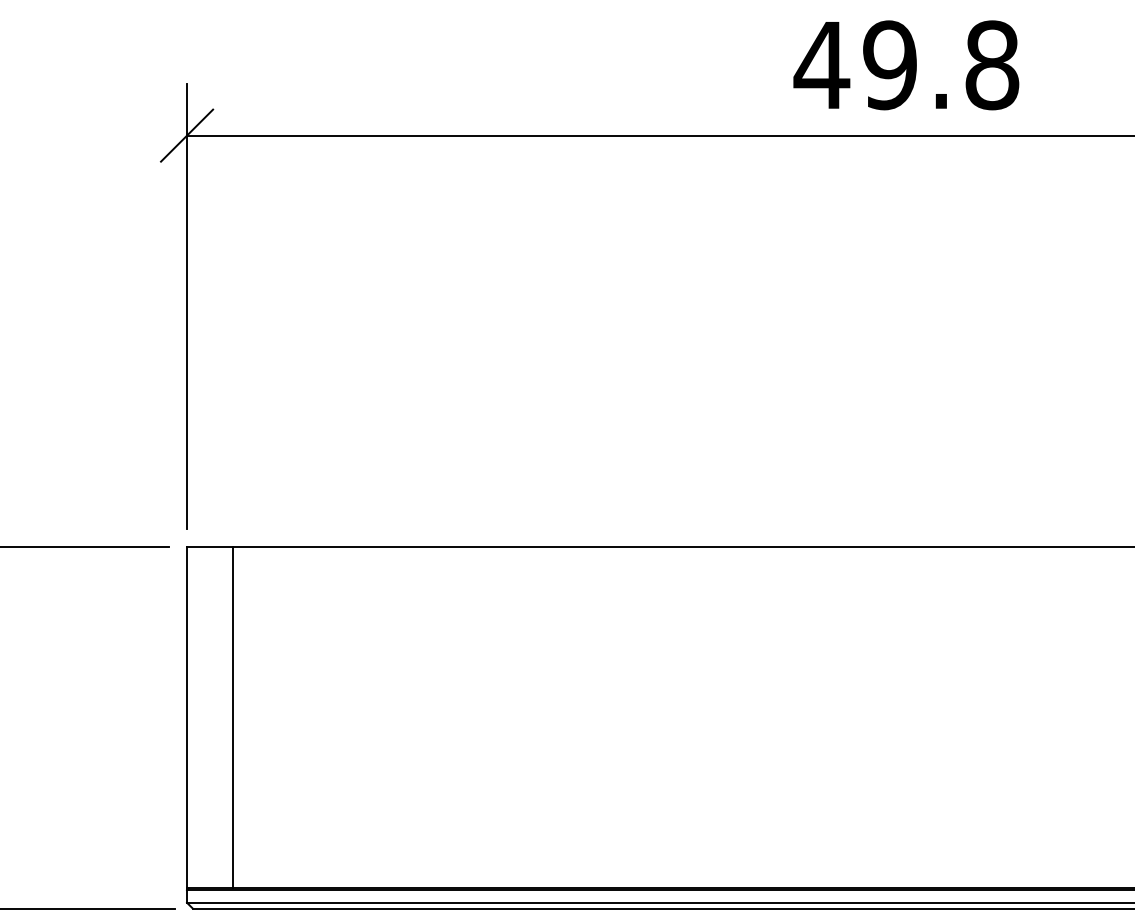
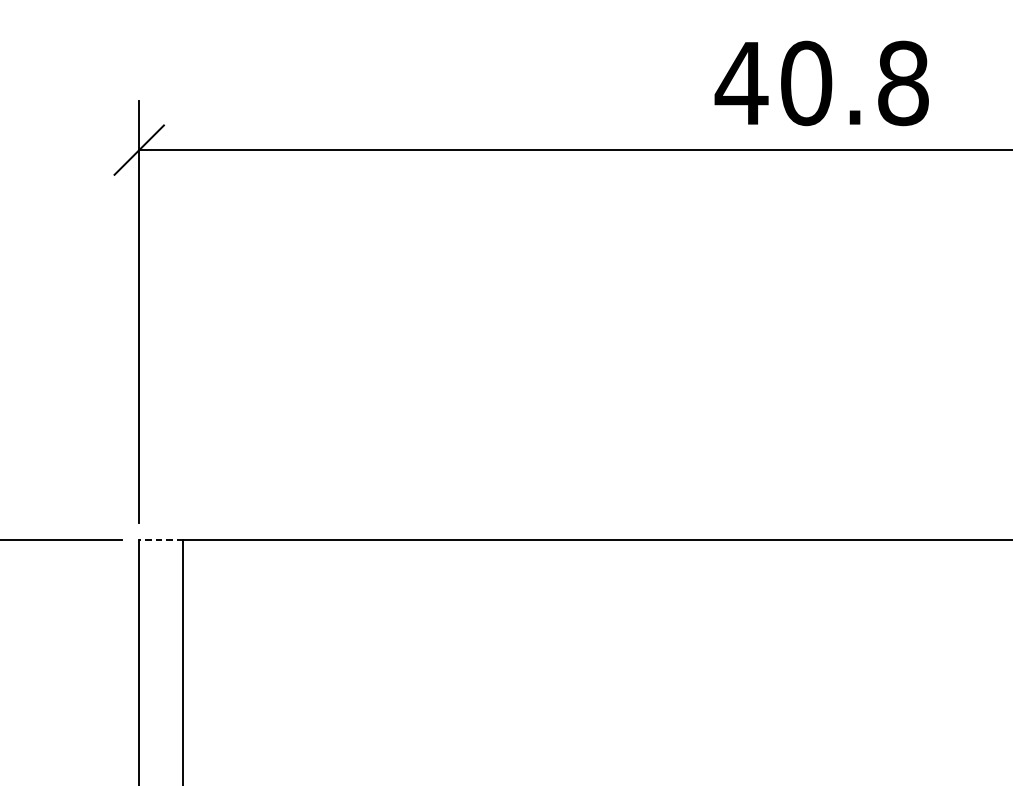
text: (890, 65) -> (806, 83), 49.8 -> 40.8
line: (209, 547) -> (160, 540), solid -> dashed

